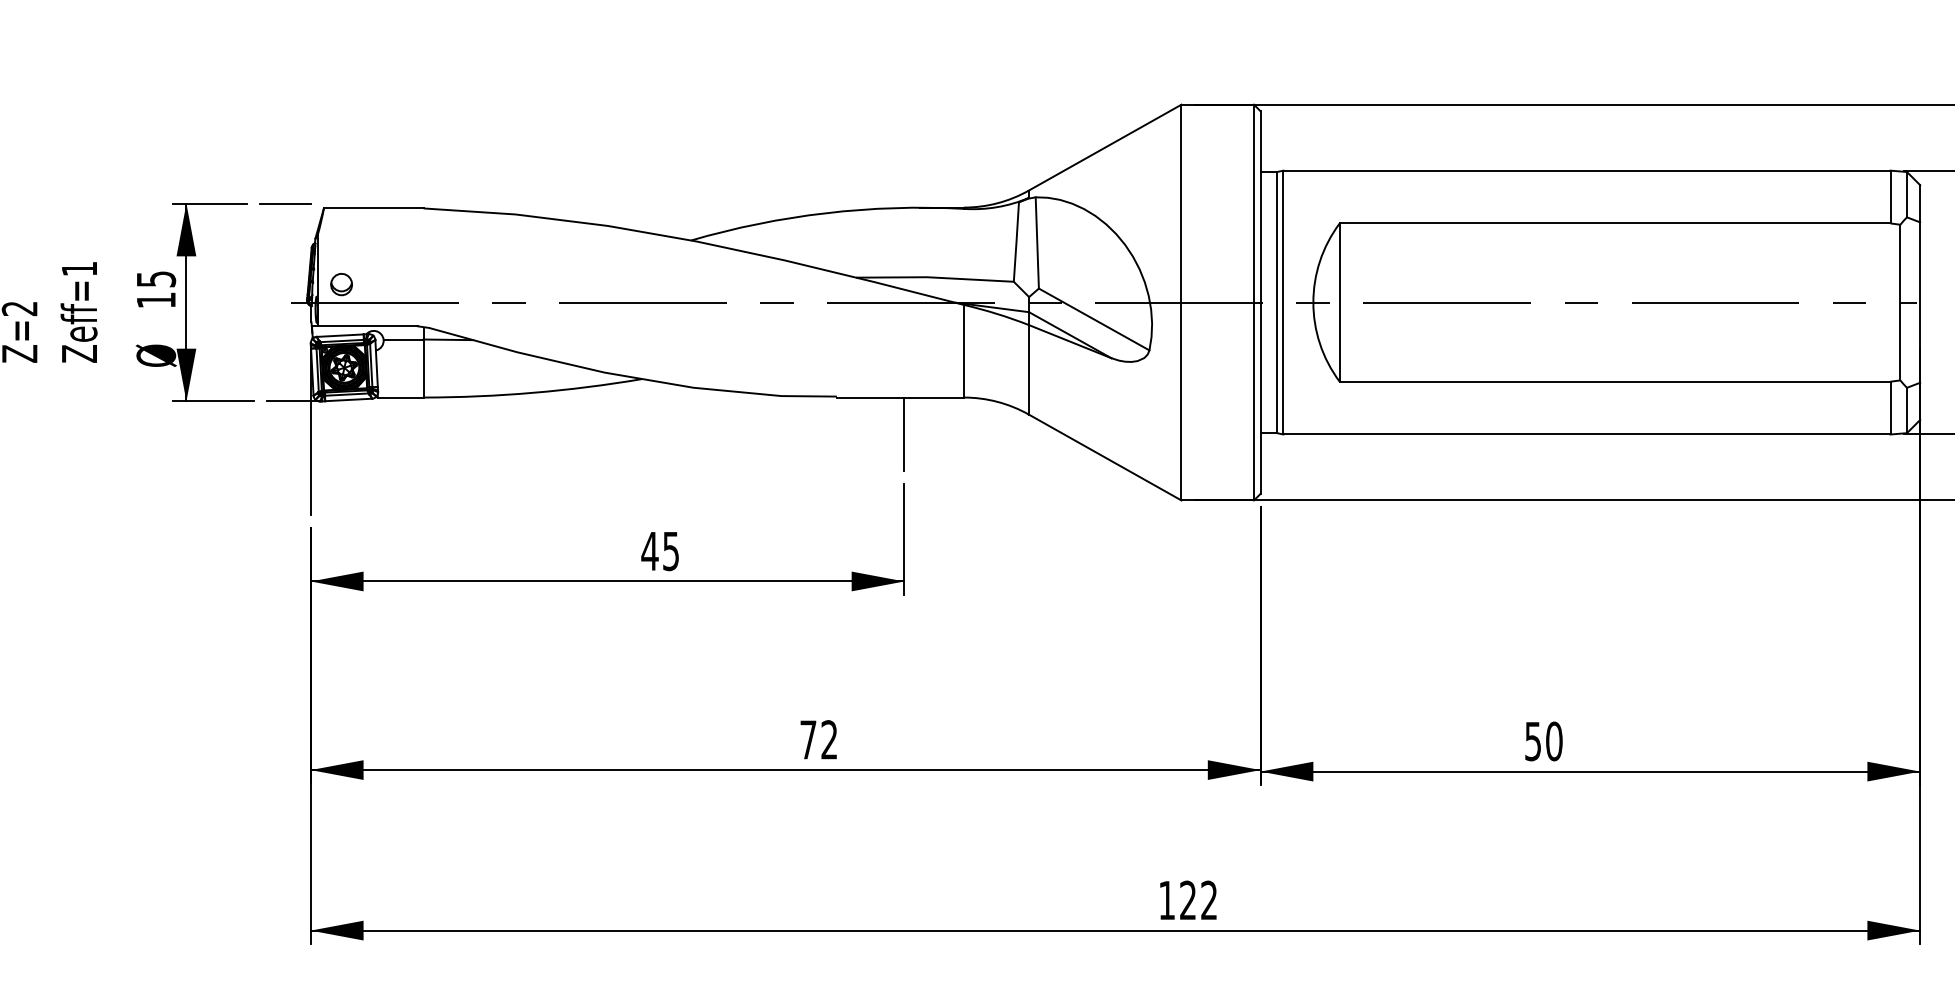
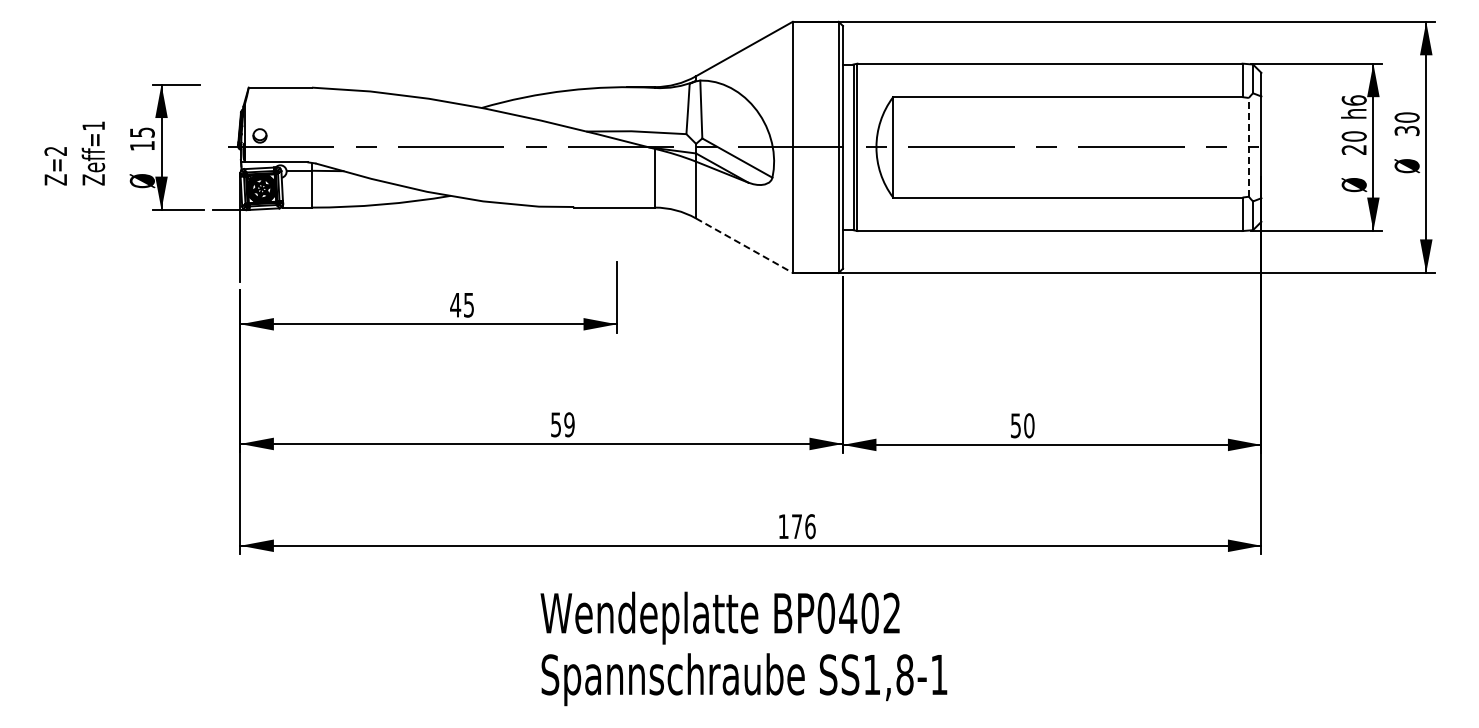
line: (285, 203) -> (224, 84), removed
line: (1899, 301) -> (1248, 146), solid -> dashed
line: (905, 433) -> (617, 230), removed
line: (1105, 457) -> (744, 245), solid -> dashed
text: (818, 739) -> (562, 424), 72 -> 59
text: (1198, 900) -> (803, 526), 122 -> 176

